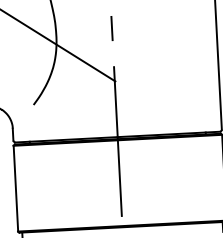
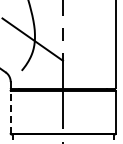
line: (15, 189) -> (10, 112), solid -> dashed

